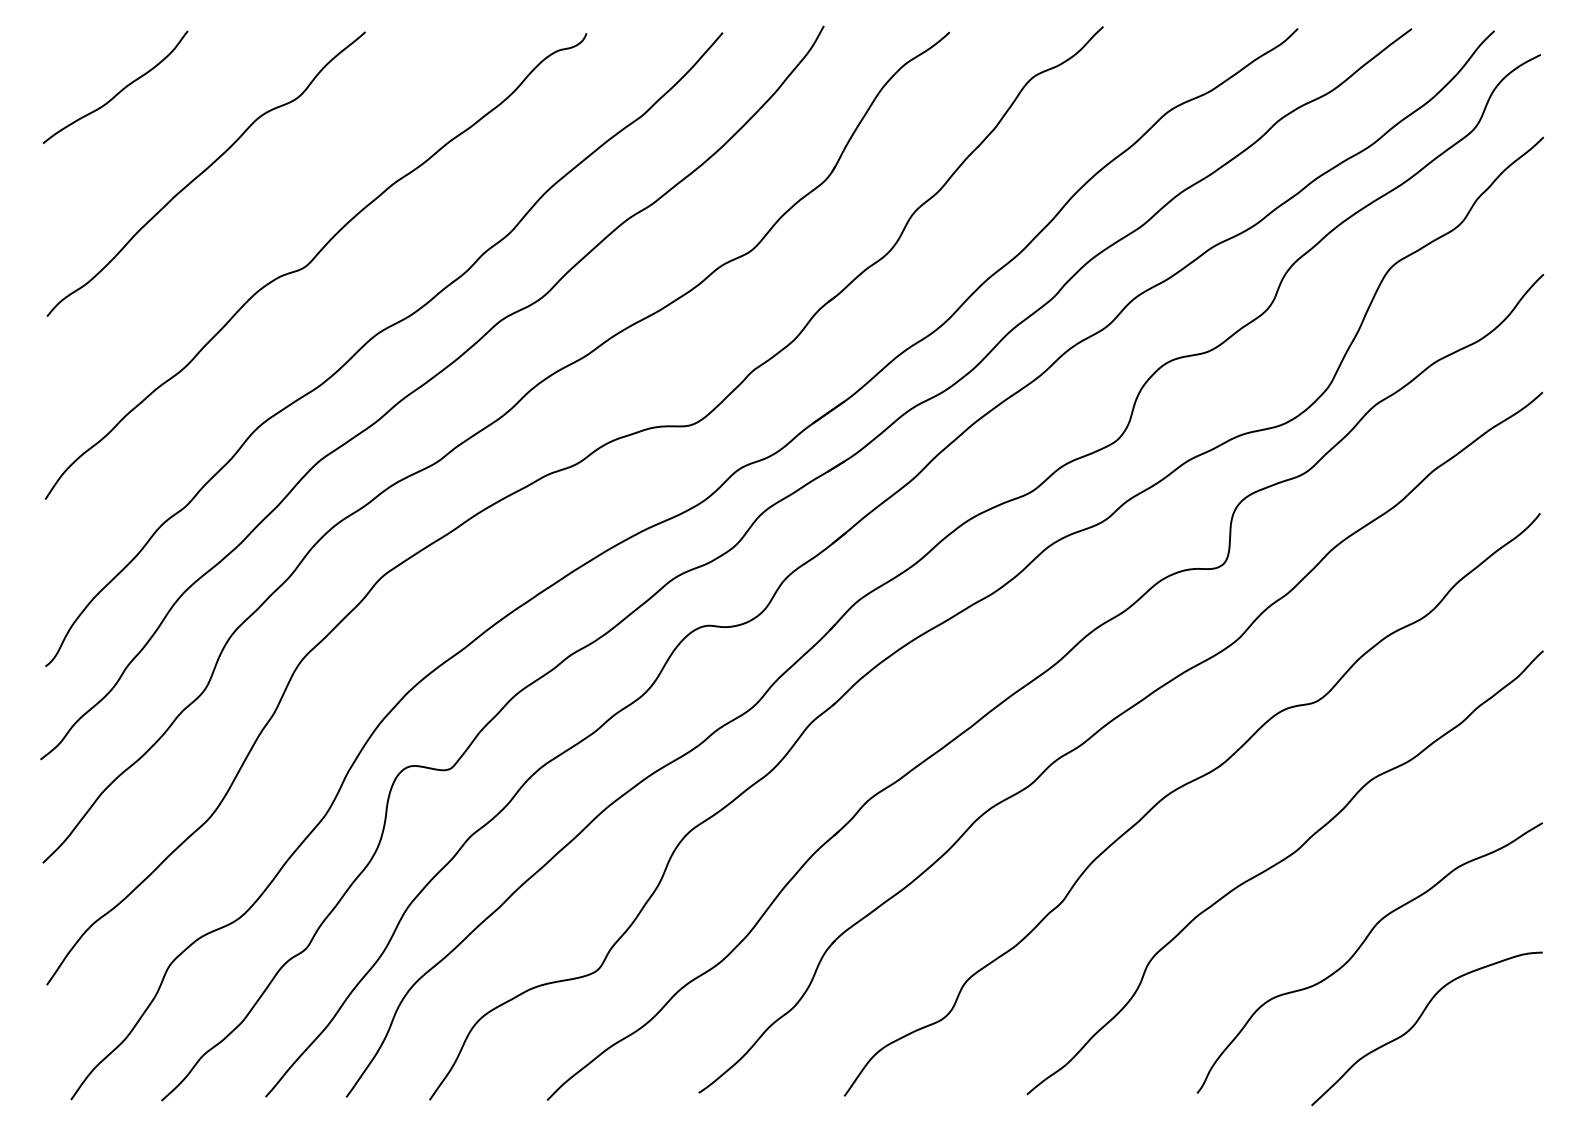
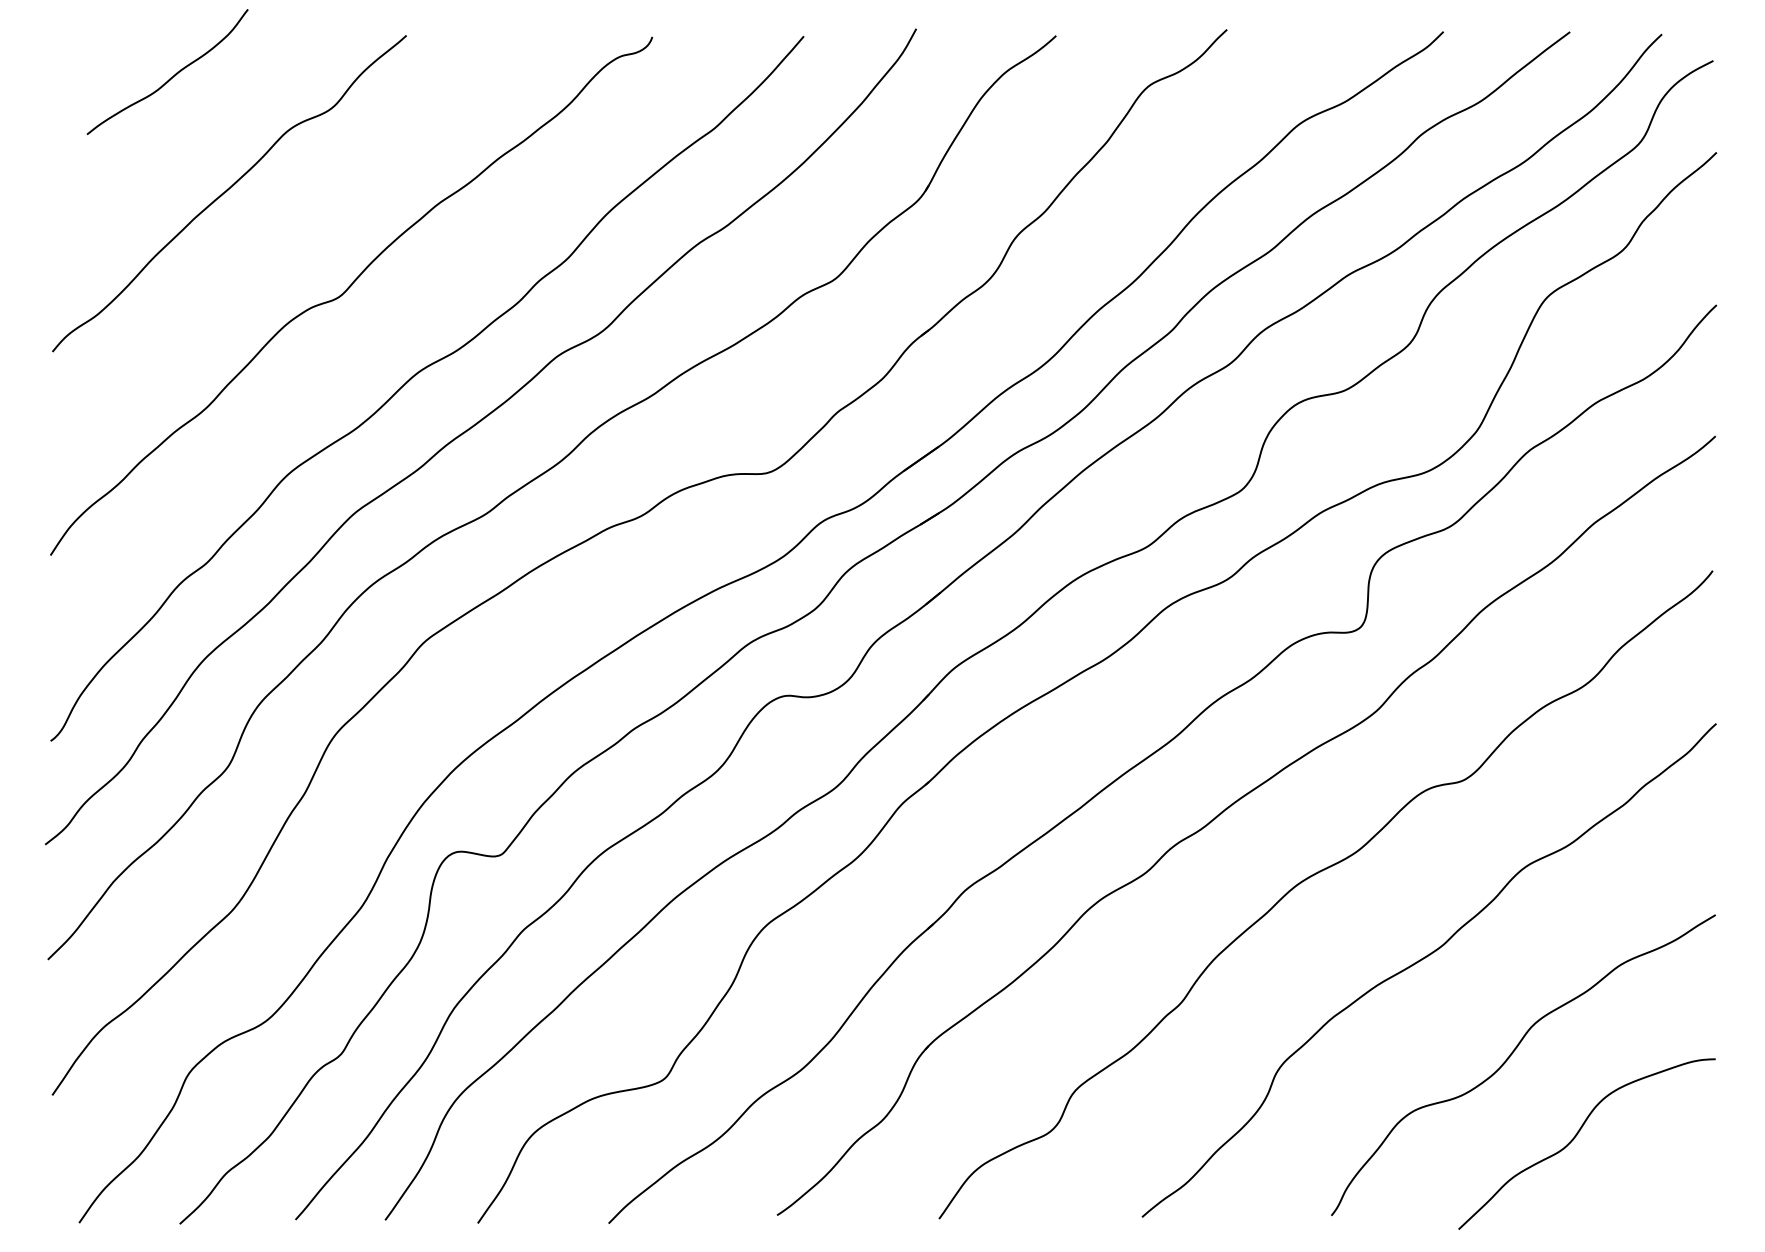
curve: (118, 92) -> (170, 77), moved

